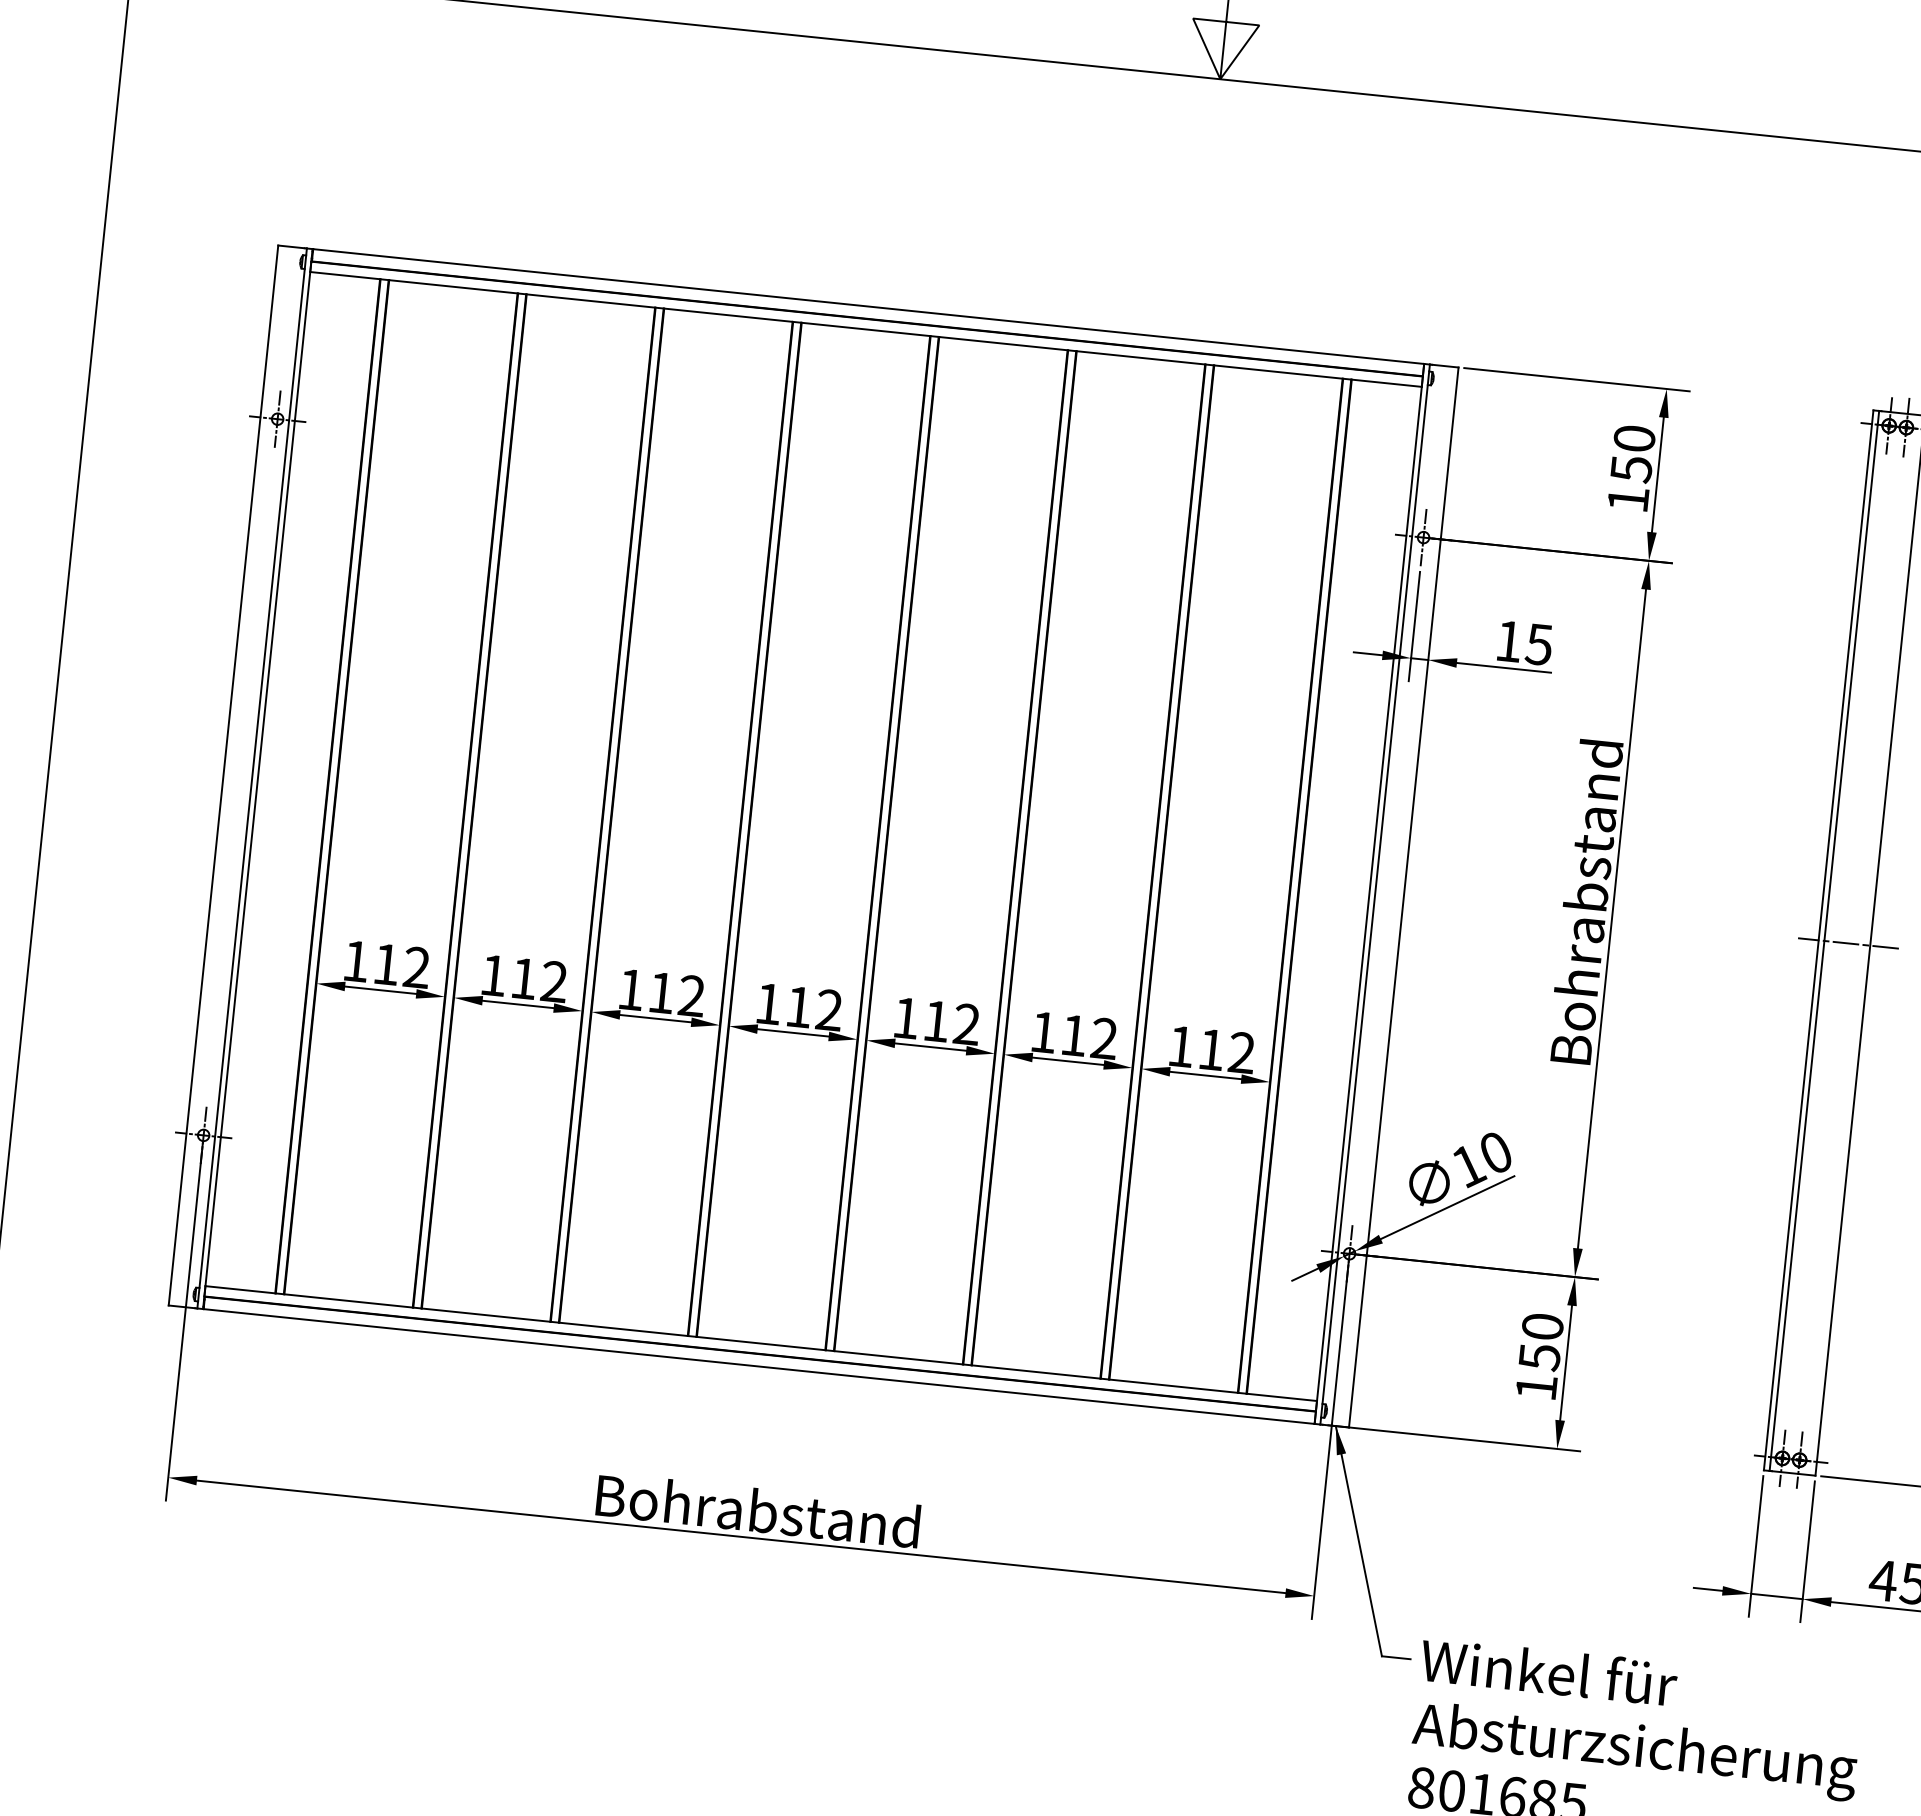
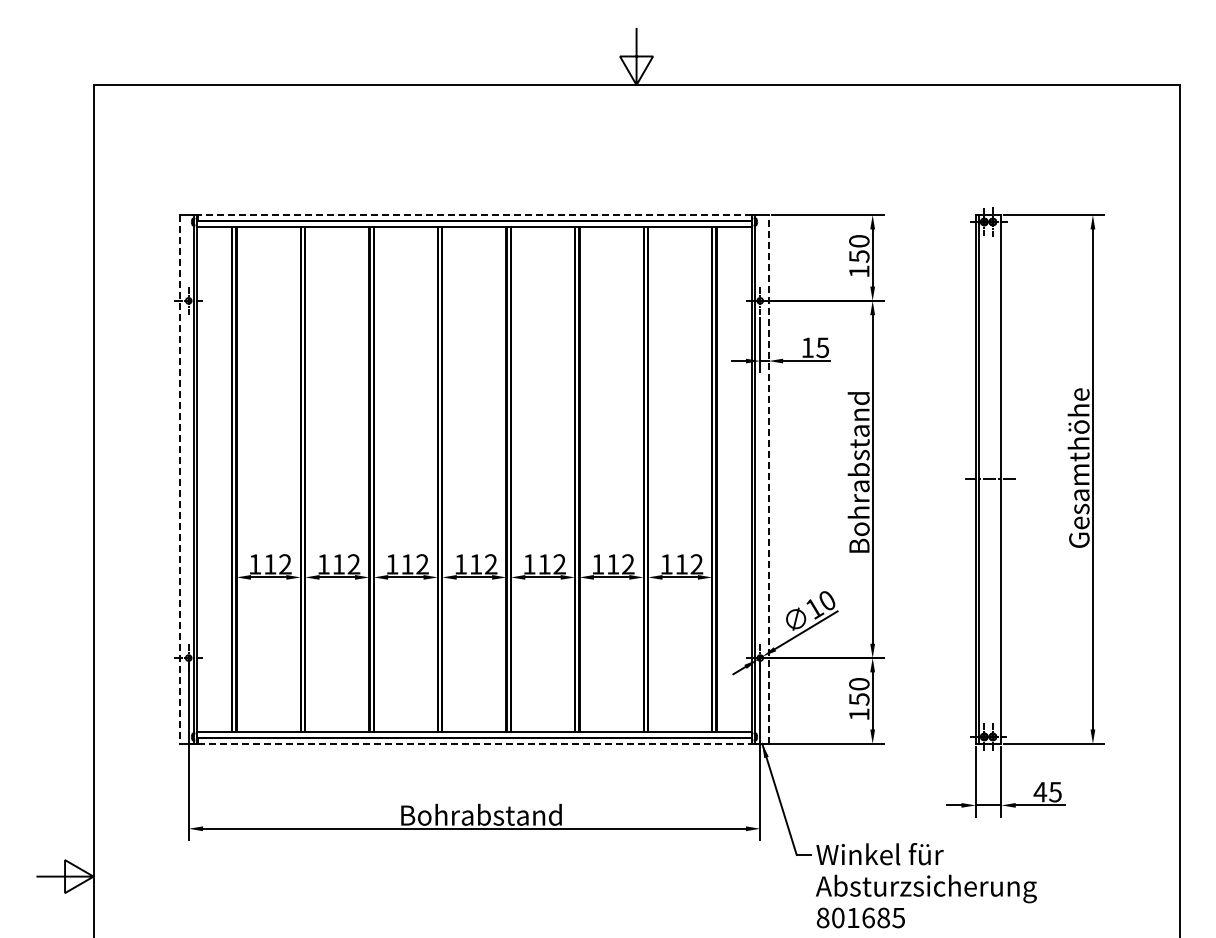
line: (868, 307) -> (474, 215), solid -> dashed
line: (224, 775) -> (180, 479), solid -> dashed
line: (1403, 895) -> (768, 478), solid -> dashed
line: (760, 1366) -> (475, 743), solid -> dashed

